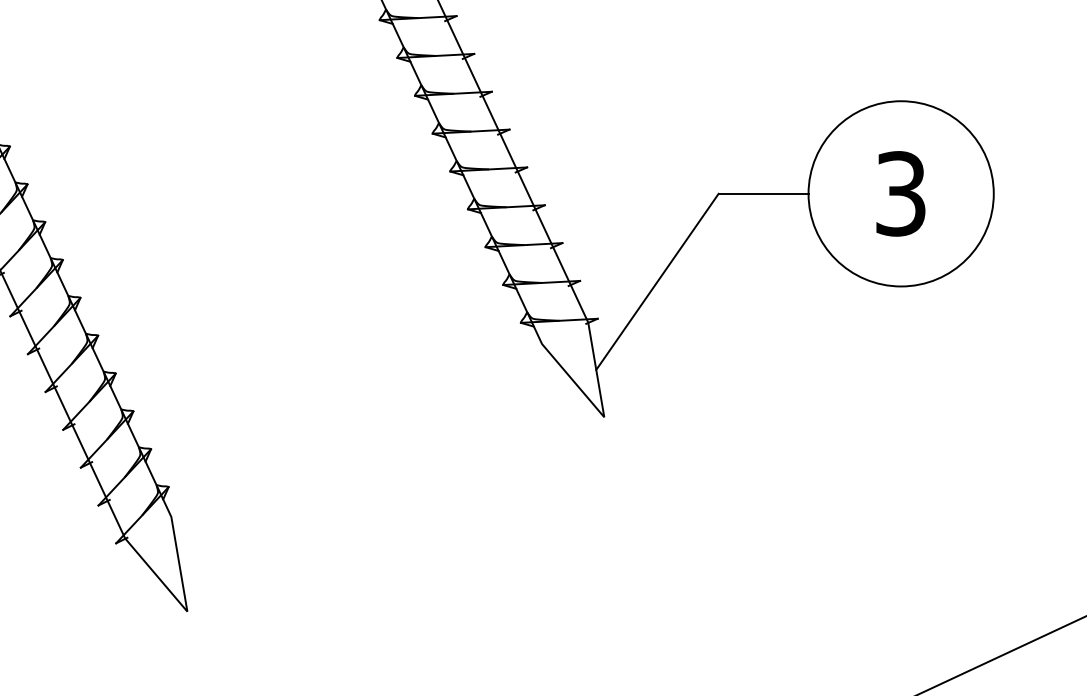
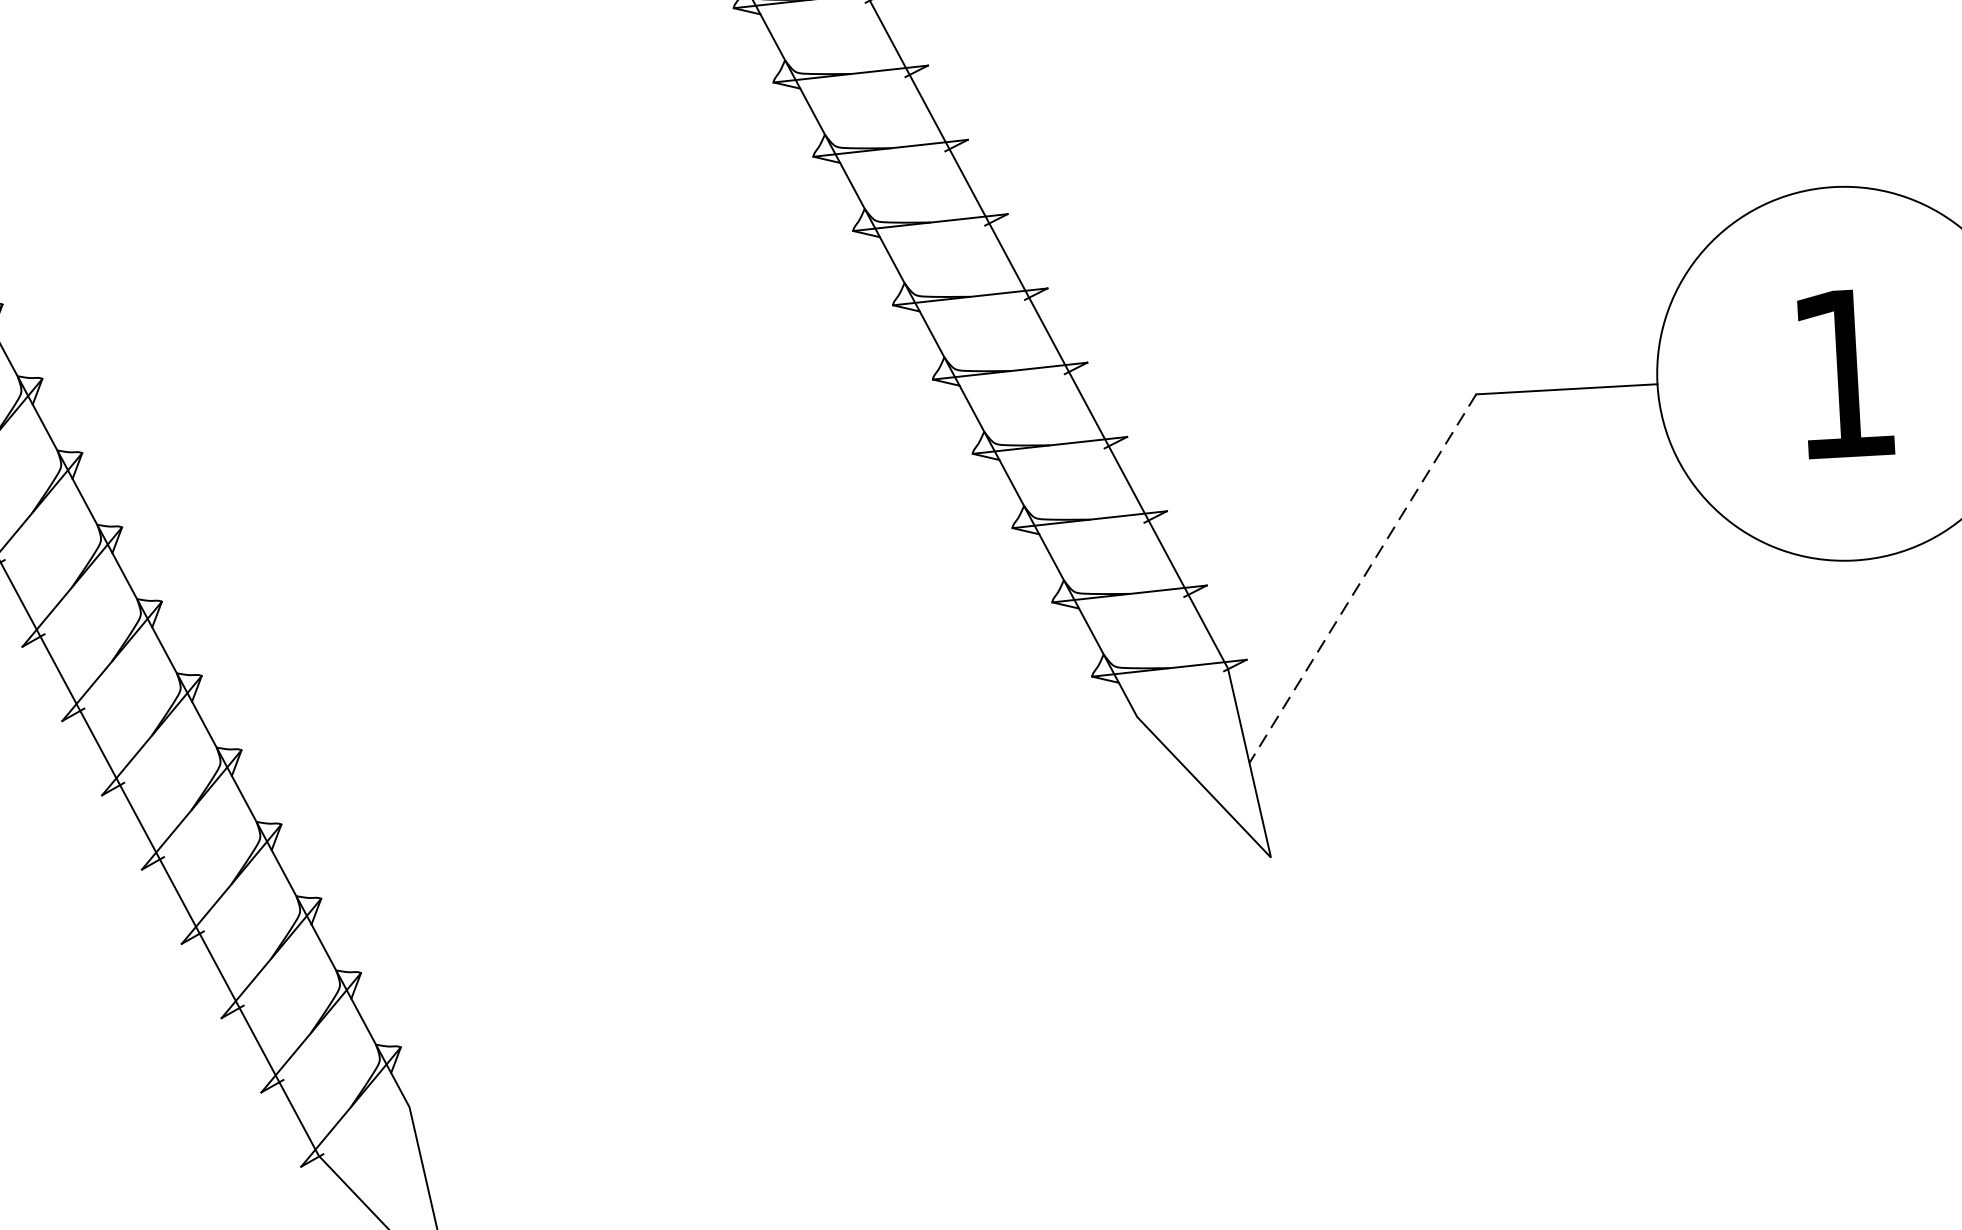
text: (900, 193) -> (1842, 373), 3 -> 1
line: (657, 282) -> (1363, 579), solid -> dashed

